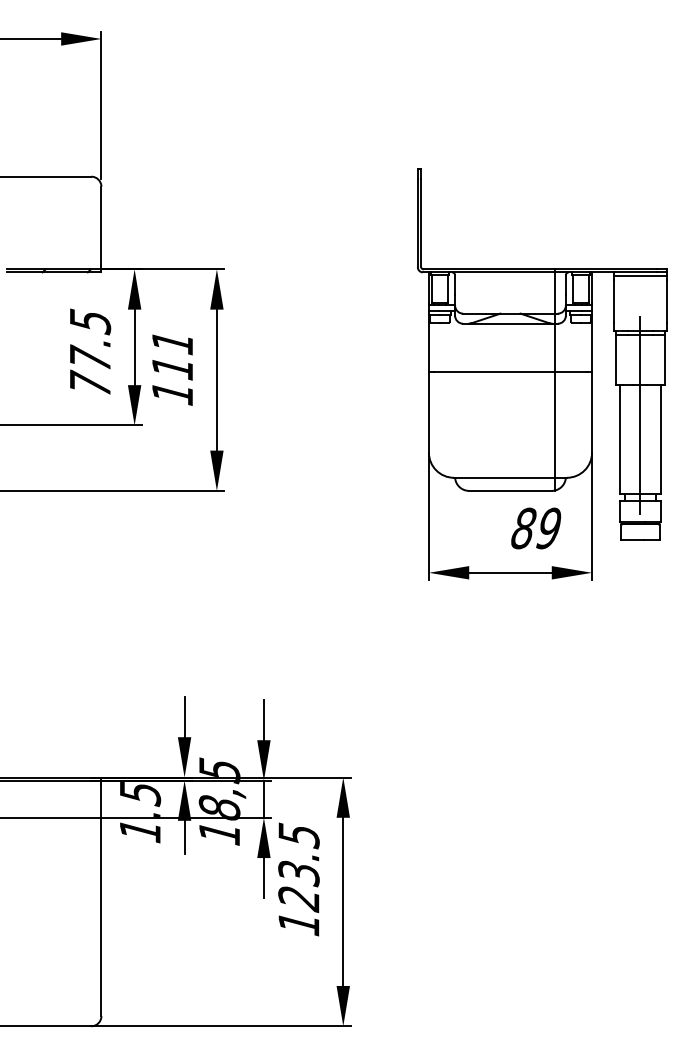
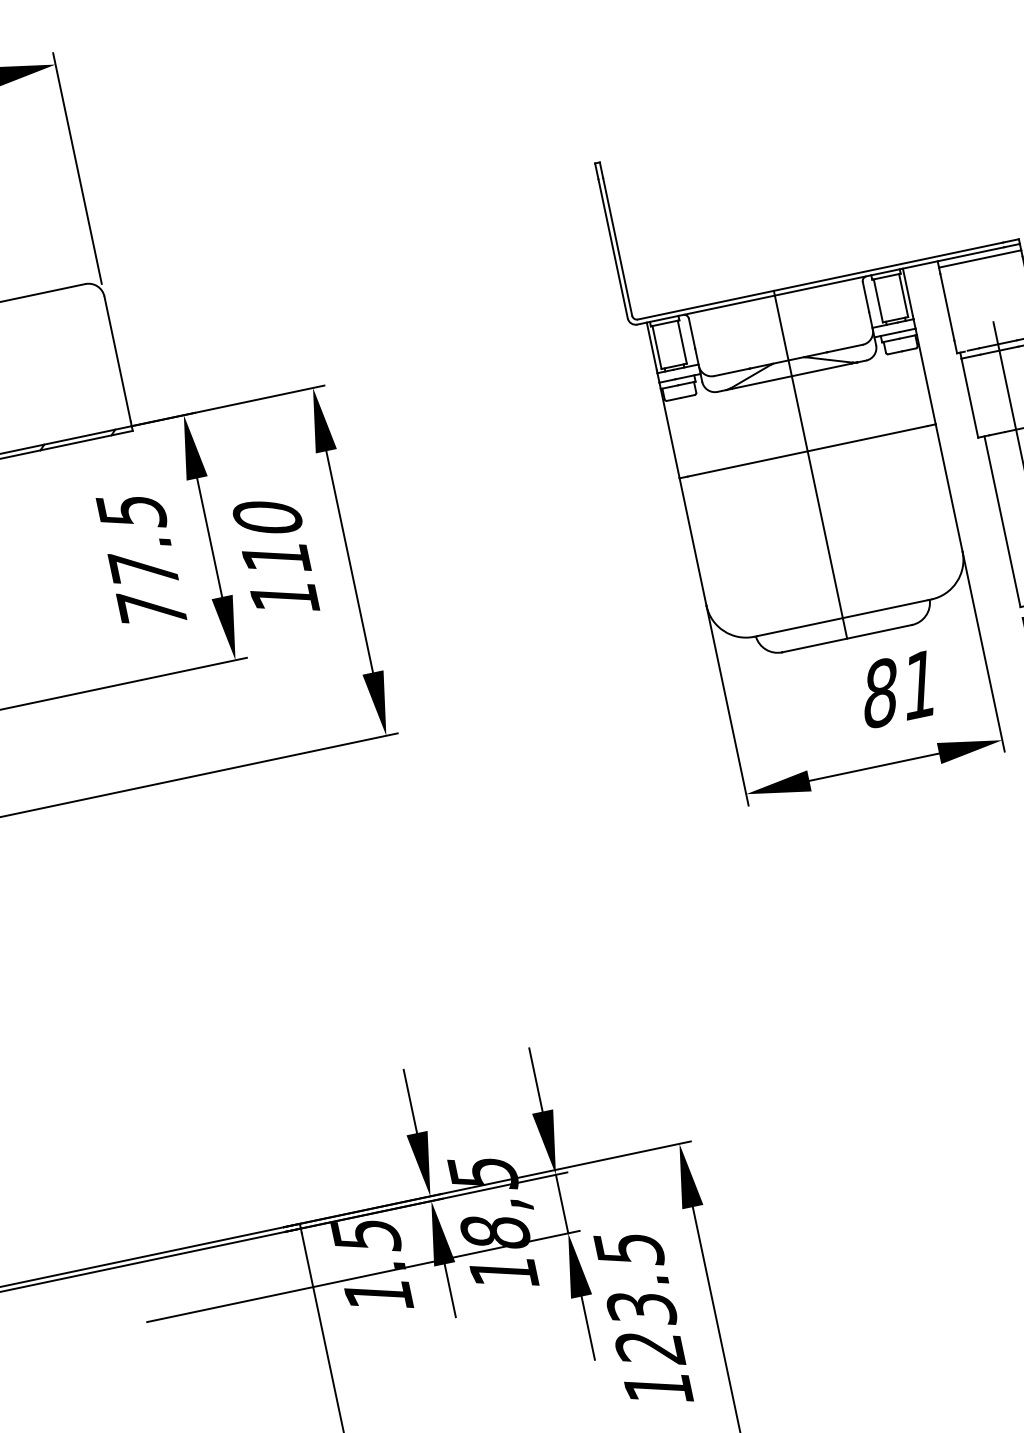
text: (172, 342) -> (267, 517), 111 -> 110
line: (554, 379) -> (810, 463), moved
text: (548, 528) -> (919, 685), 89 -> 81

